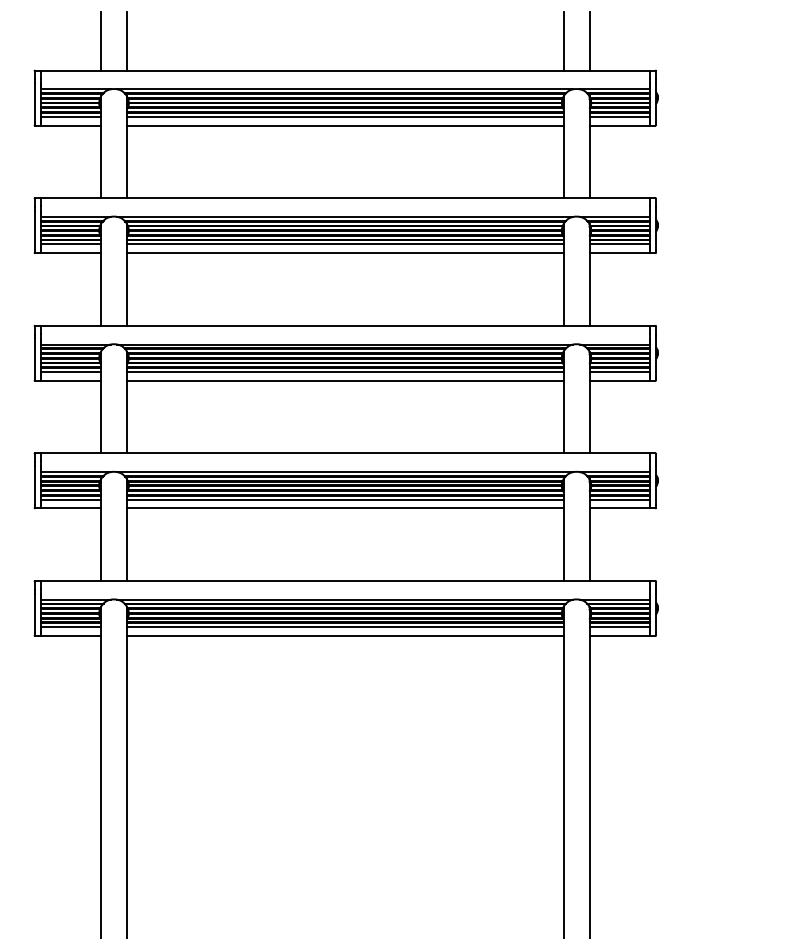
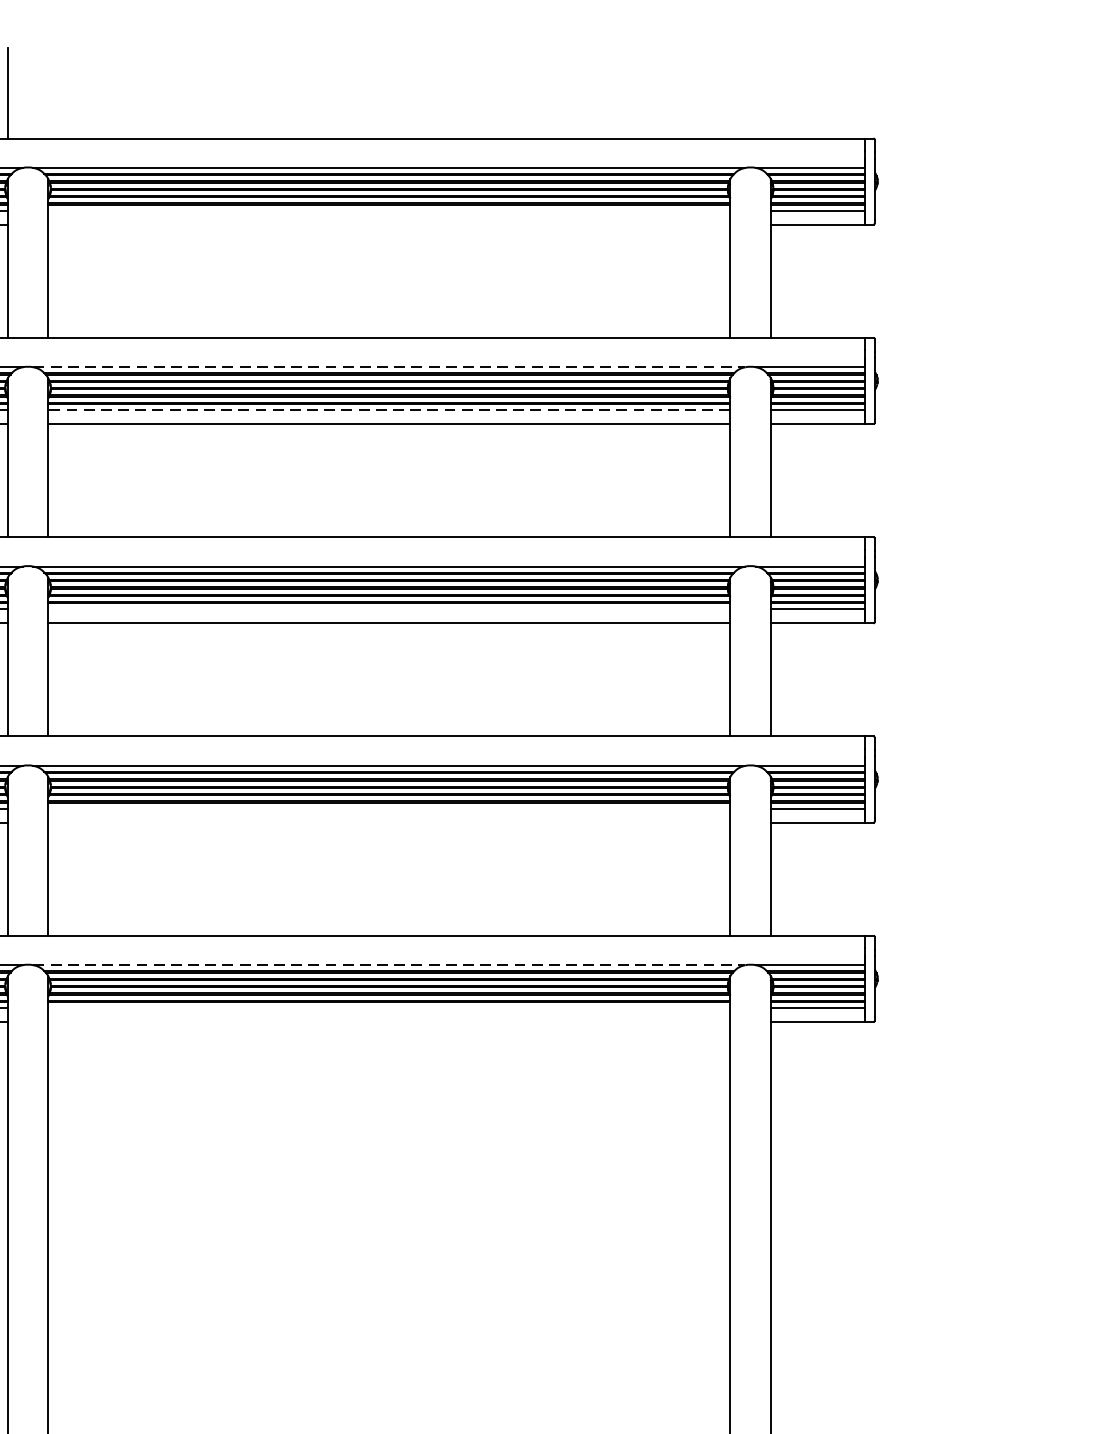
line: (127, 41) -> (49, 93), removed
line: (563, 41) -> (730, 93), removed
line: (589, 41) -> (770, 93), removed
line: (345, 116) -> (389, 210), removed
line: (345, 125) -> (389, 224), removed
line: (345, 216) -> (389, 366), solid -> dashed
line: (344, 244) -> (388, 410), solid -> dashed
line: (345, 371) -> (389, 608), removed
line: (345, 499) -> (389, 808), removed
line: (345, 508) -> (389, 822), removed
line: (345, 599) -> (389, 964), solid -> dashed
line: (345, 627) -> (389, 1008), removed
line: (345, 636) -> (389, 1022), removed

